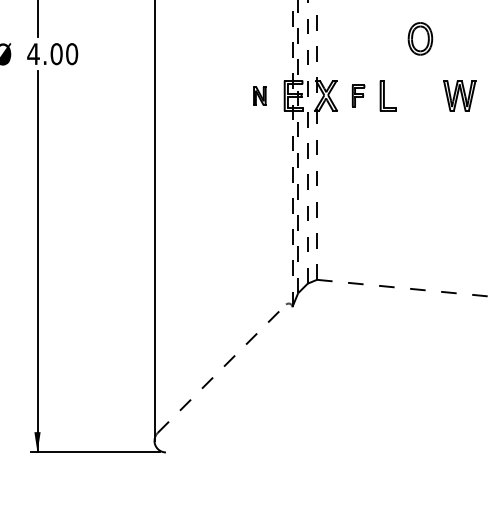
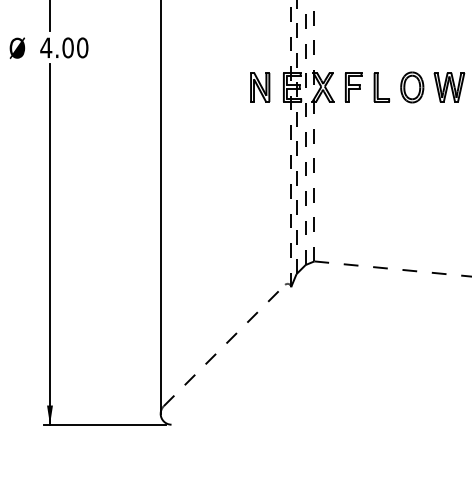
part: (420, 38) -> (412, 87), moved
part: (260, 95) -> (260, 87), size x1.67
part: (358, 95) -> (353, 87), size x1.43

